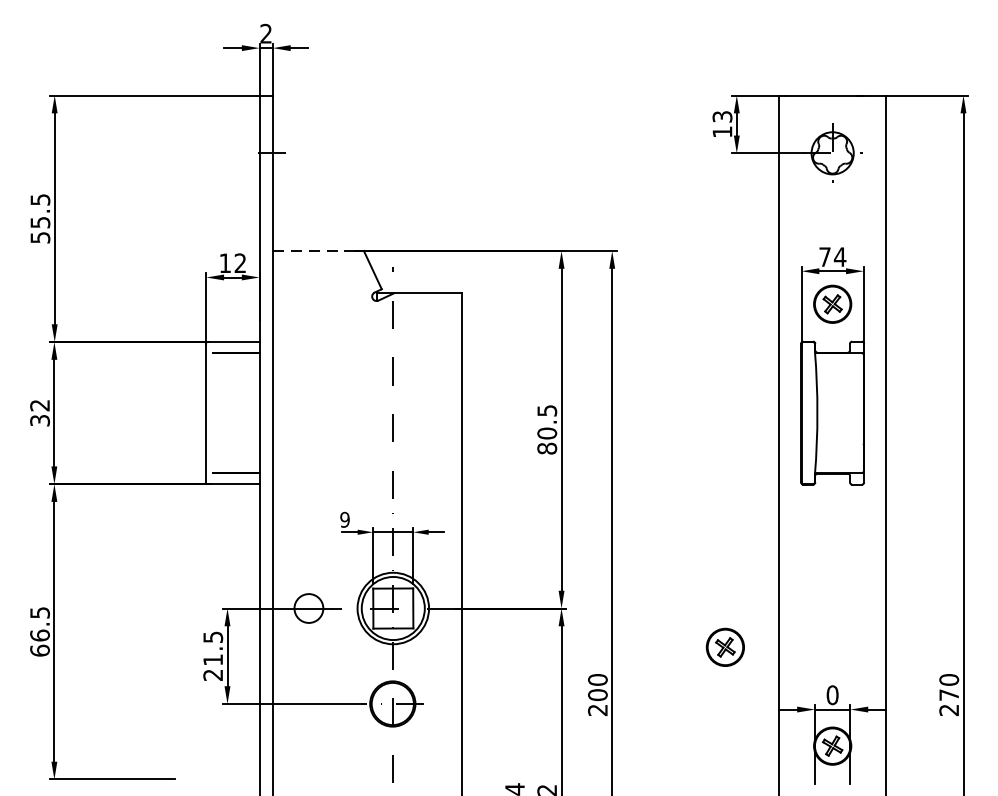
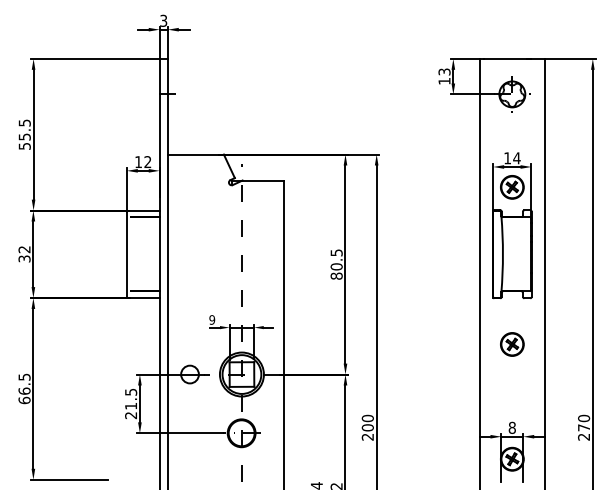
text: (265, 33) -> (163, 20), 2 -> 3
line: (314, 250) -> (193, 154), dashed -> solid
text: (824, 257) -> (507, 158), 74 -> 14
part: (725, 647) -> (512, 344), moved
text: (831, 694) -> (511, 427), 0 -> 8

